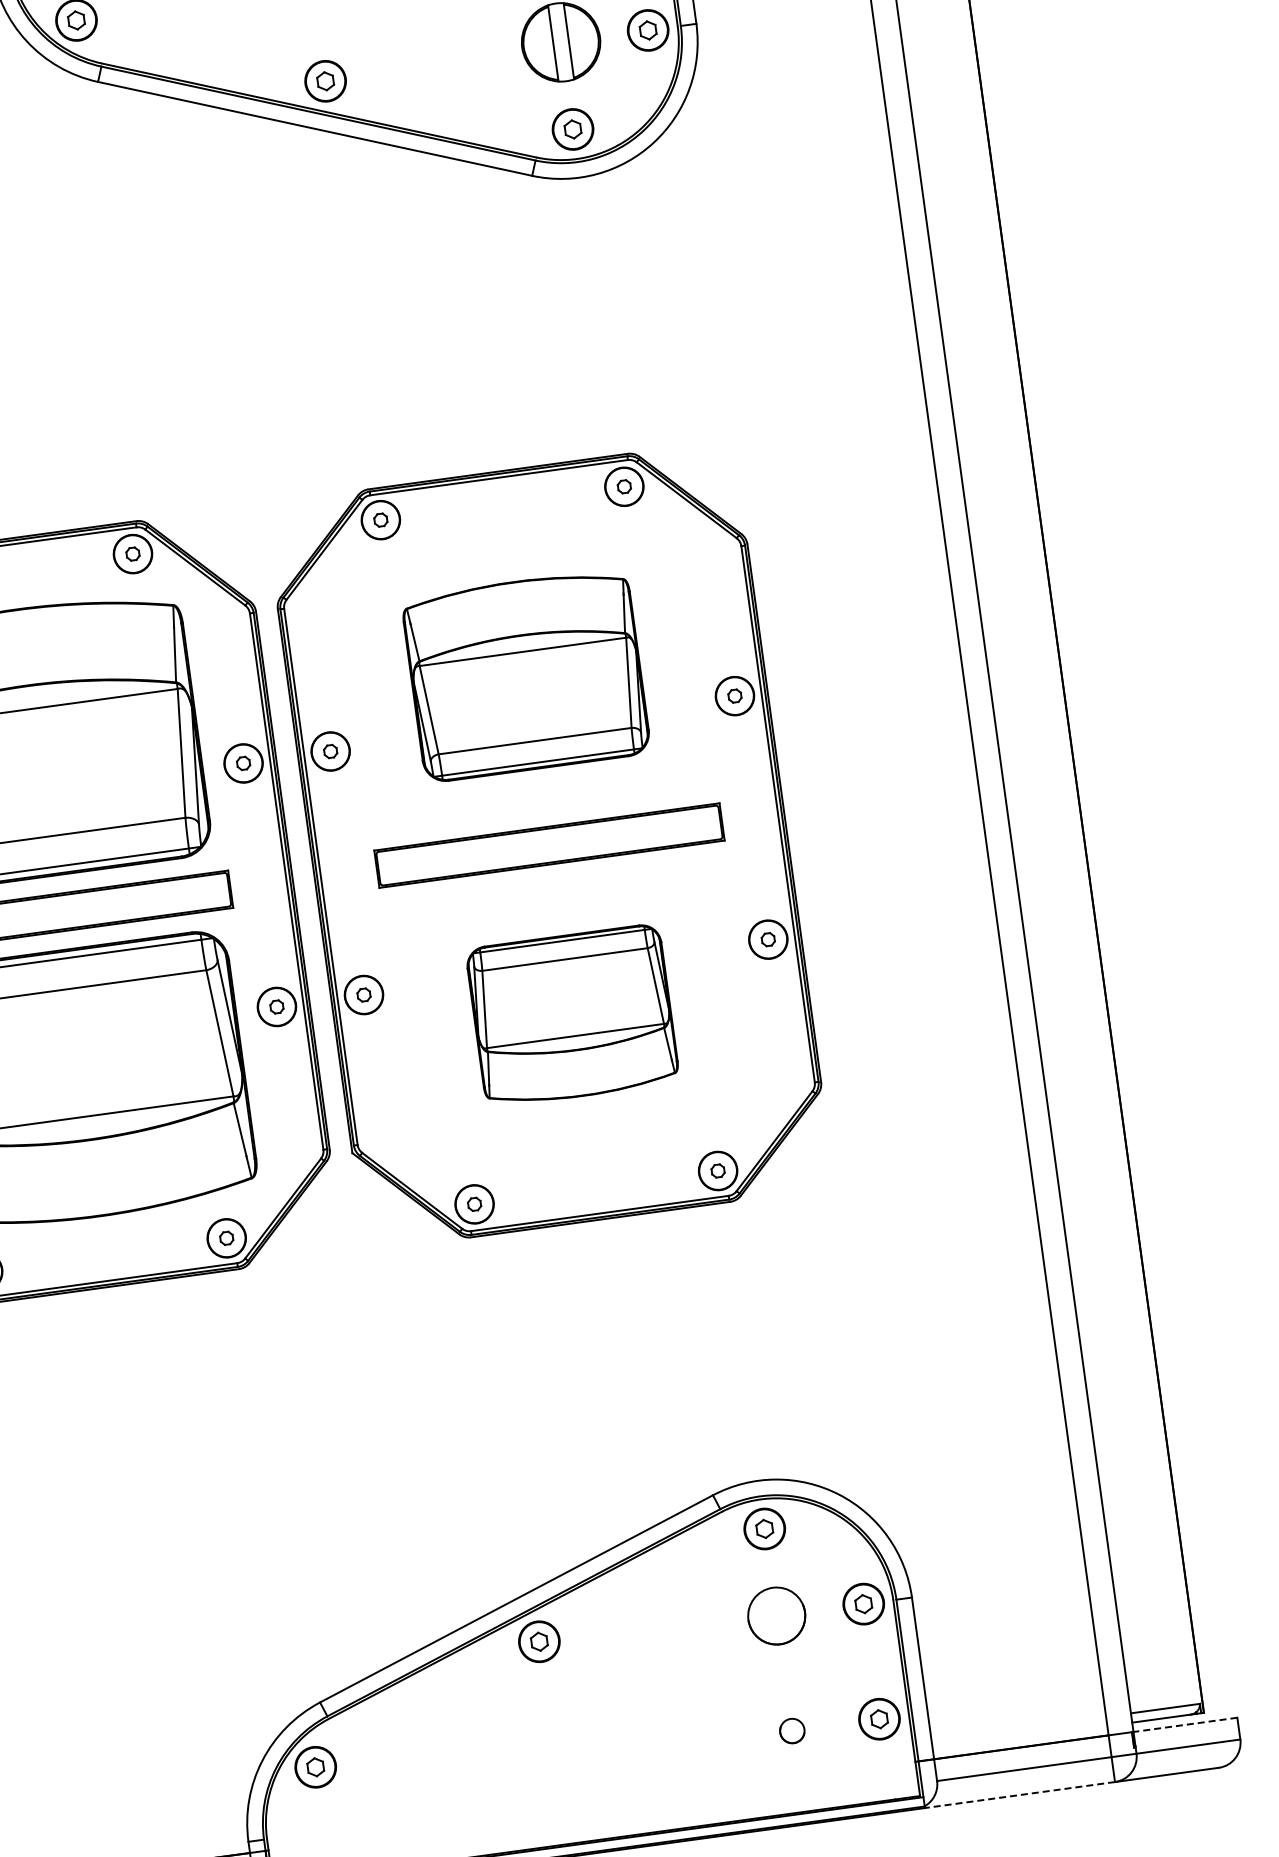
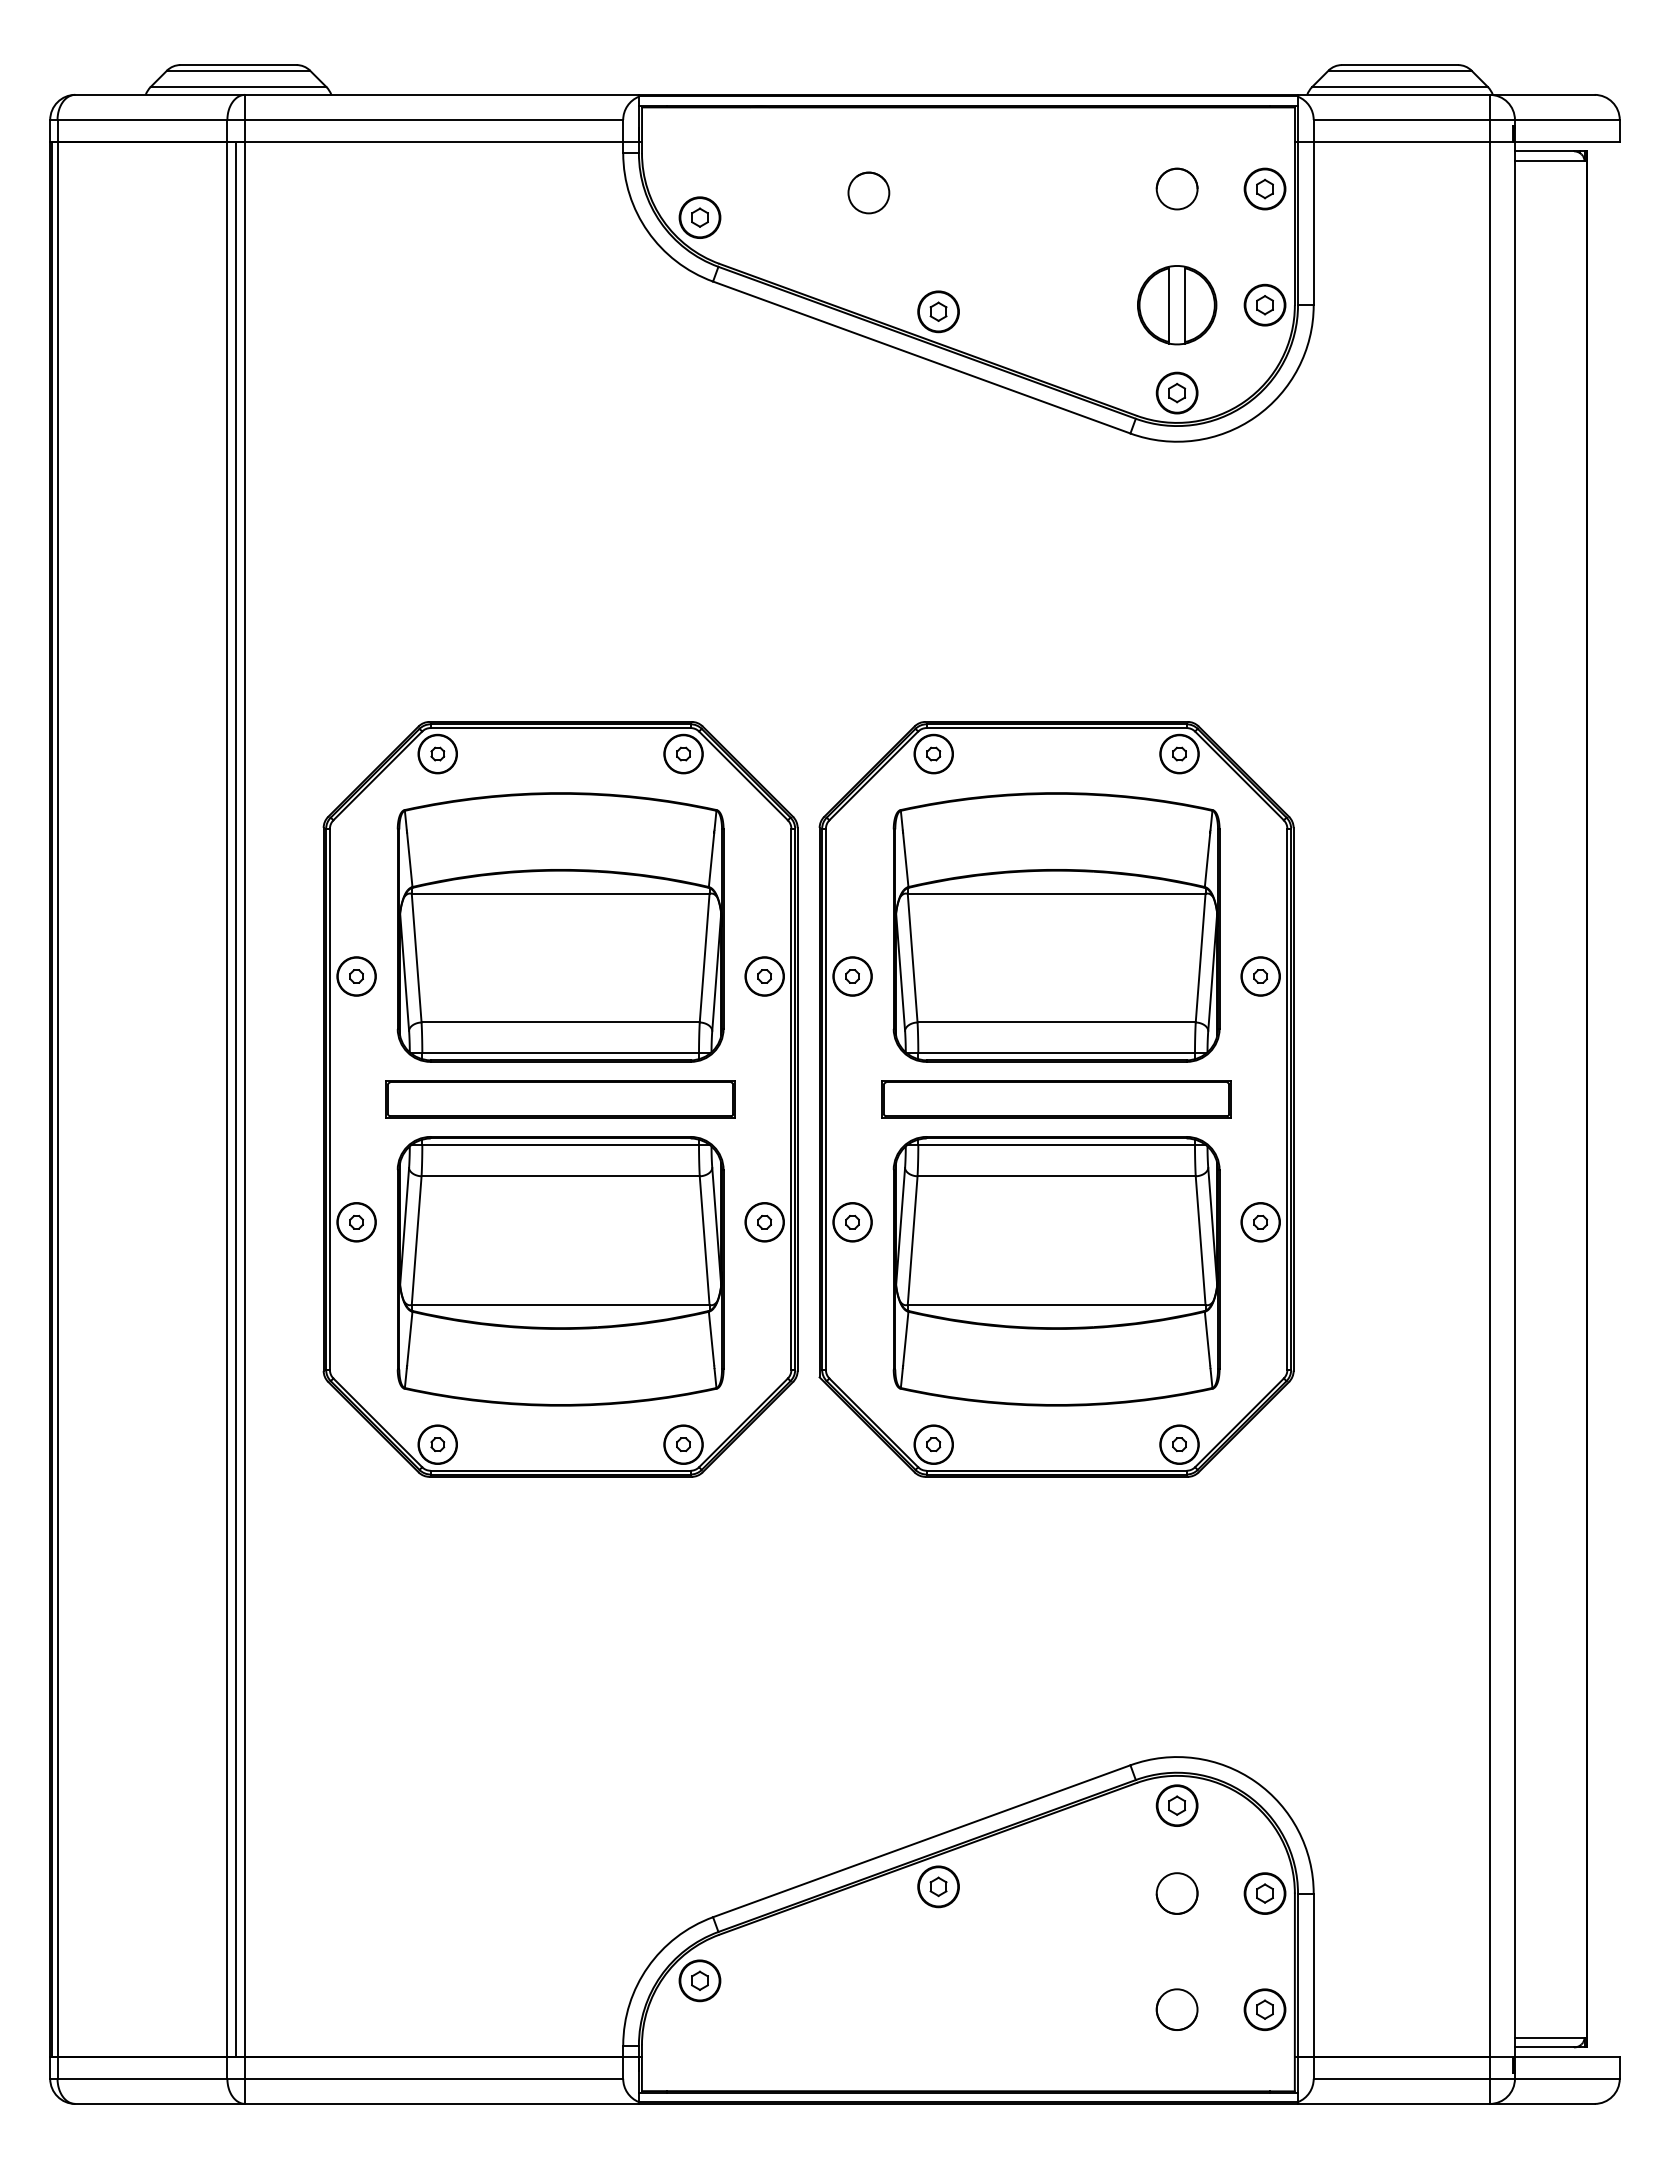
part: (526, 675) -> (1056, 927), size x1.43
part: (572, 1016) -> (1056, 1271), size x1.67
part: (776, 1616) -> (1176, 1893), size x0.71
line: (1184, 1724) -> (1566, 2056), dashed -> solid
part: (791, 1731) -> (1176, 2009), size x1.67
line: (1019, 1794) -> (1393, 2103), dashed -> solid

